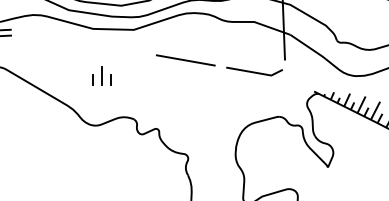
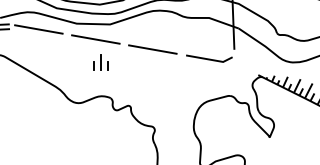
line: (46, 36) -> (38, 29), added
line: (116, 48) -> (95, 39), added
part: (101, 76) -> (100, 62), moved

